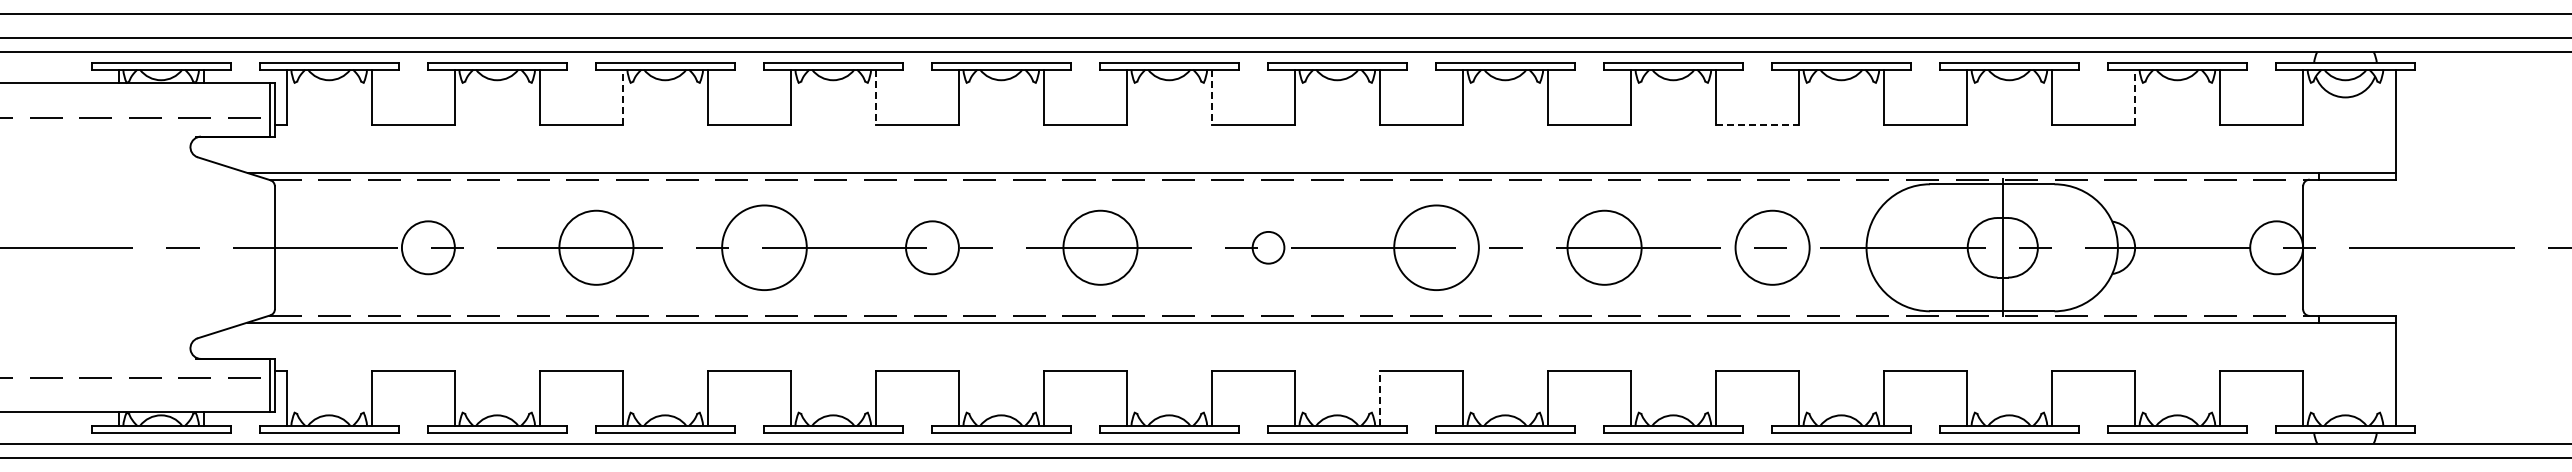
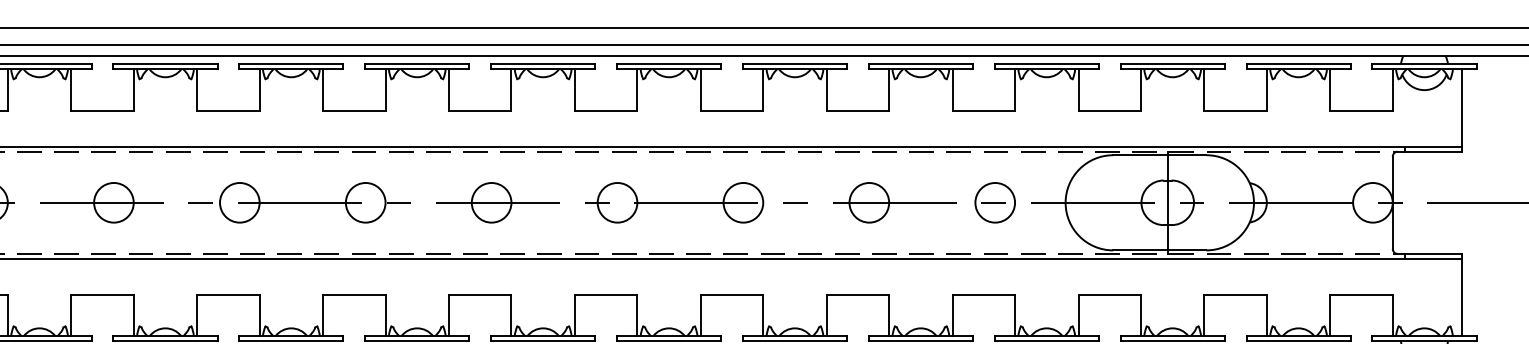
line: (622, 97) -> (133, 90), dashed -> solid
line: (875, 97) -> (323, 90), dashed -> solid
line: (1211, 97) -> (574, 90), dashed -> solid
line: (2135, 97) -> (1267, 90), dashed -> solid
line: (1757, 124) -> (983, 110), dashed -> solid
circle: (595, 247) -> (113, 202), size x0.71
circle: (764, 247) -> (239, 202), size x0.62
circle: (1100, 247) -> (491, 202), size x0.71
circle: (1268, 247) -> (617, 202), size x1.67
circle: (1436, 247) -> (743, 202), size x0.62
circle: (1604, 247) -> (869, 202), size x0.71
circle: (1772, 247) -> (995, 202), size x0.71
line: (1379, 398) -> (700, 315), dashed -> solid

